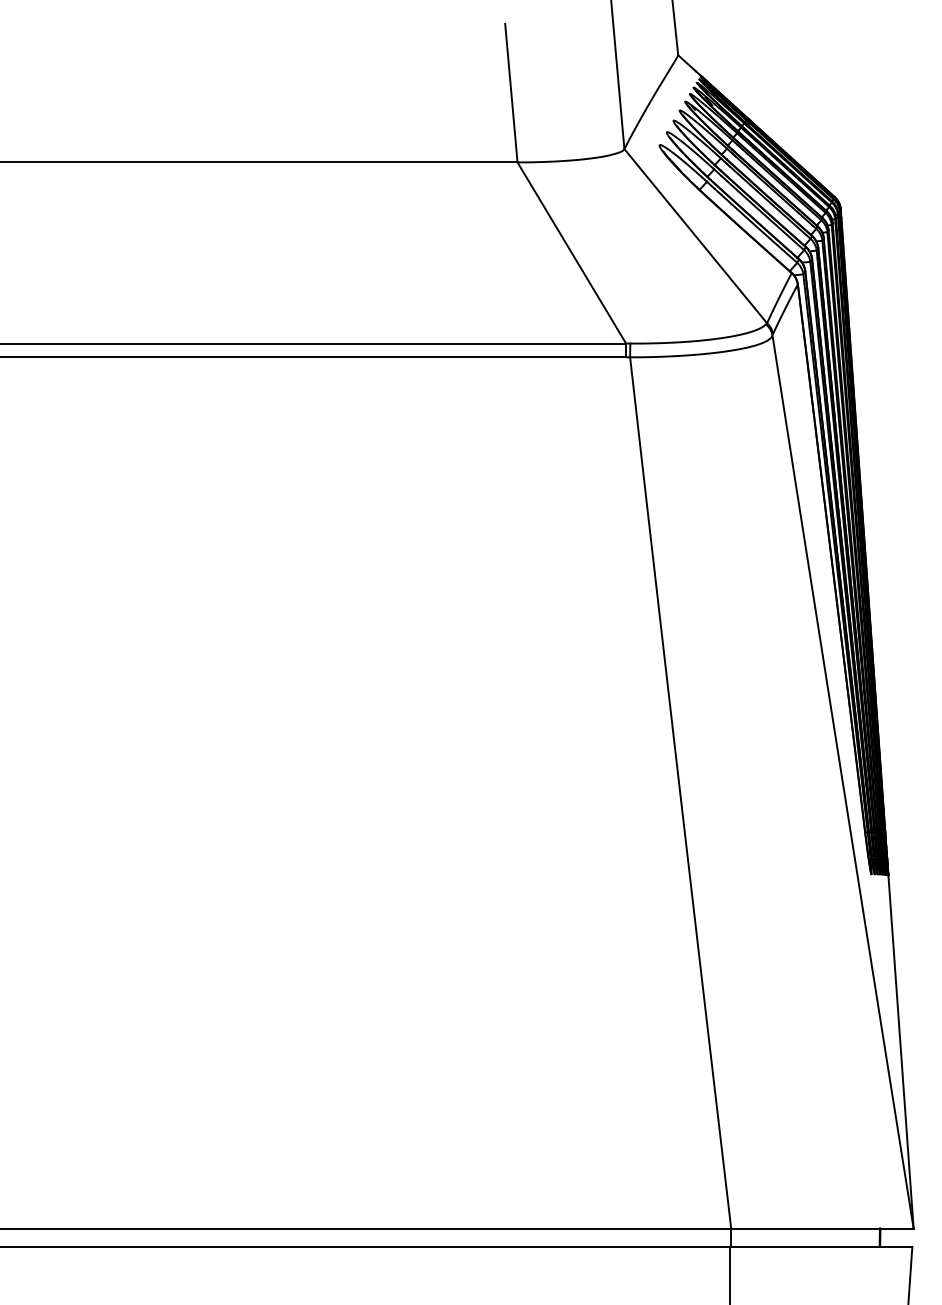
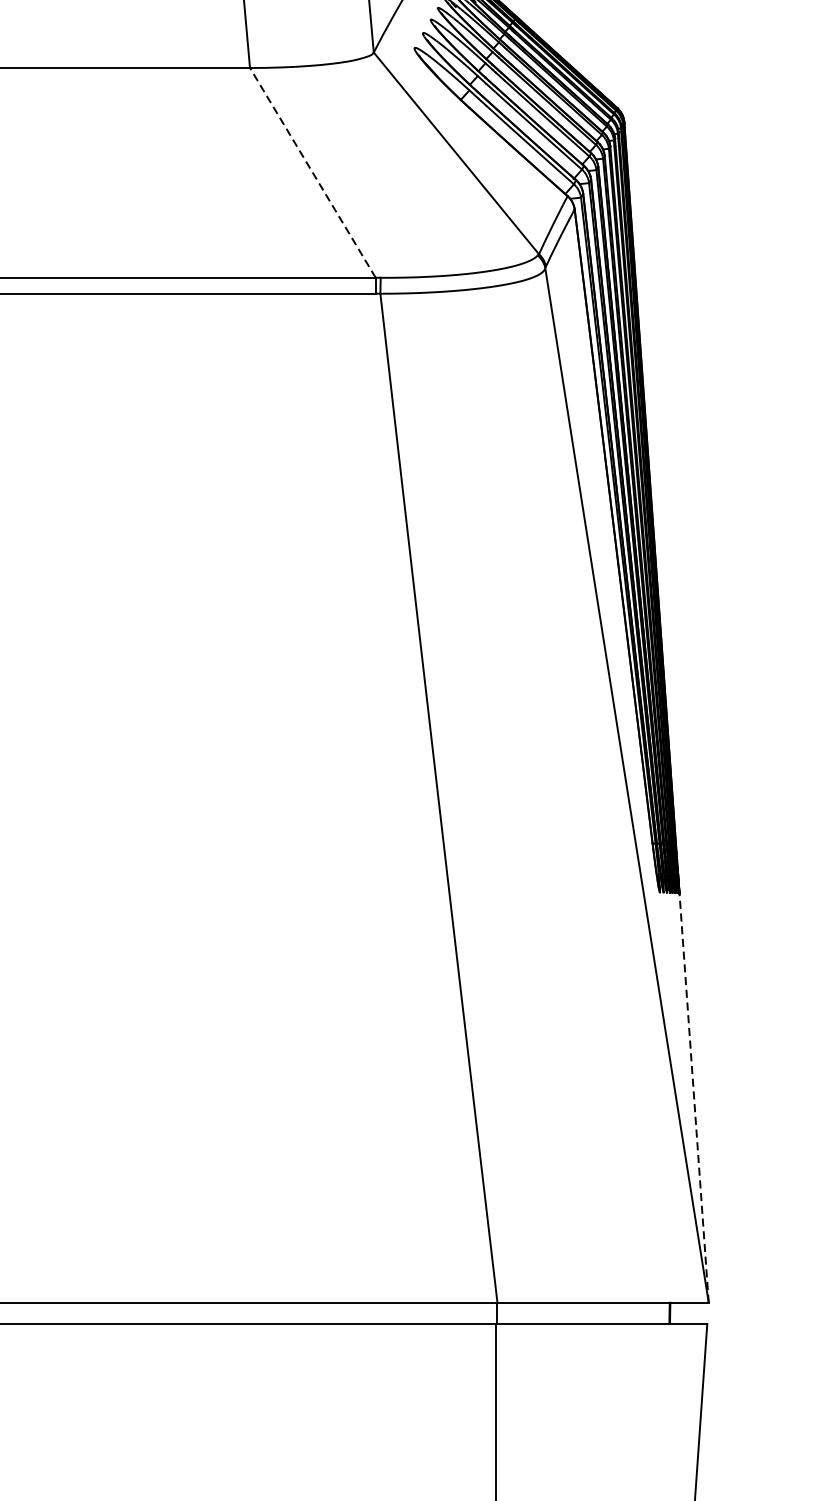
line: (571, 253) -> (312, 173), solid -> dashed
line: (901, 1052) -> (694, 1098), solid -> dashed

